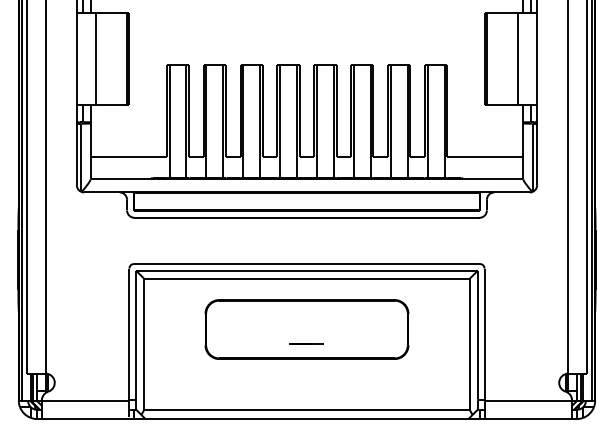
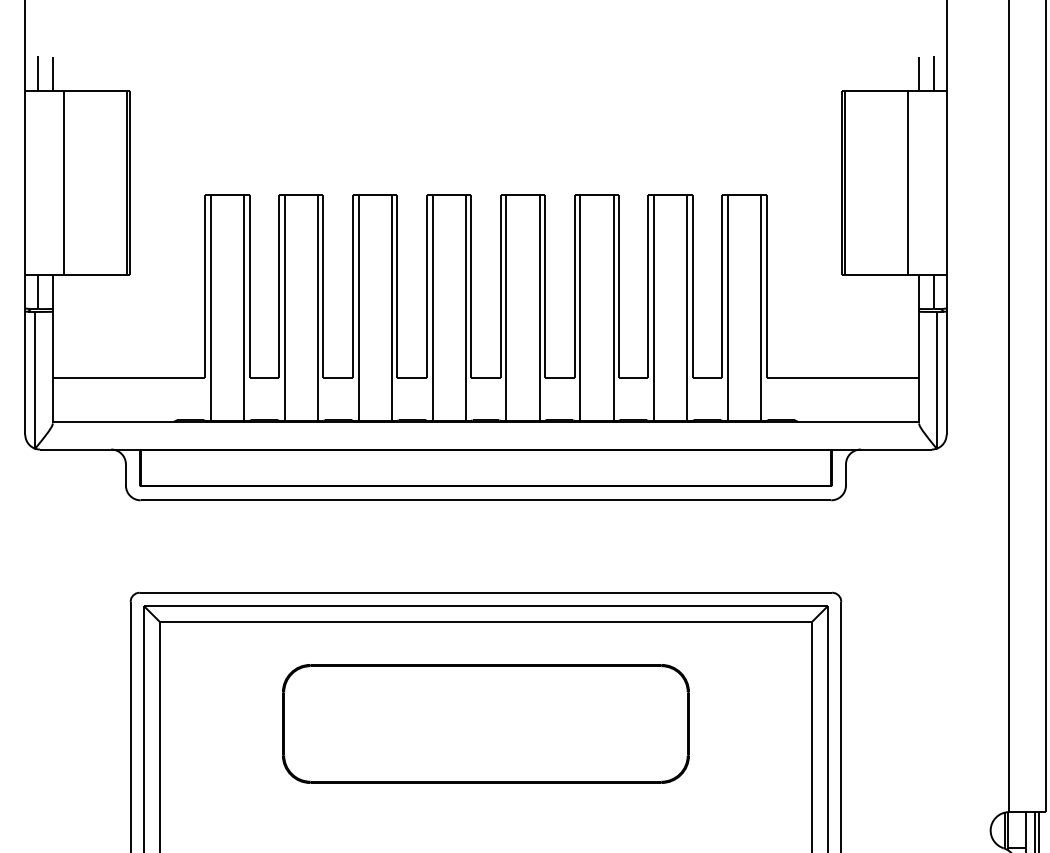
line: (306, 343) -> (484, 751), removed

